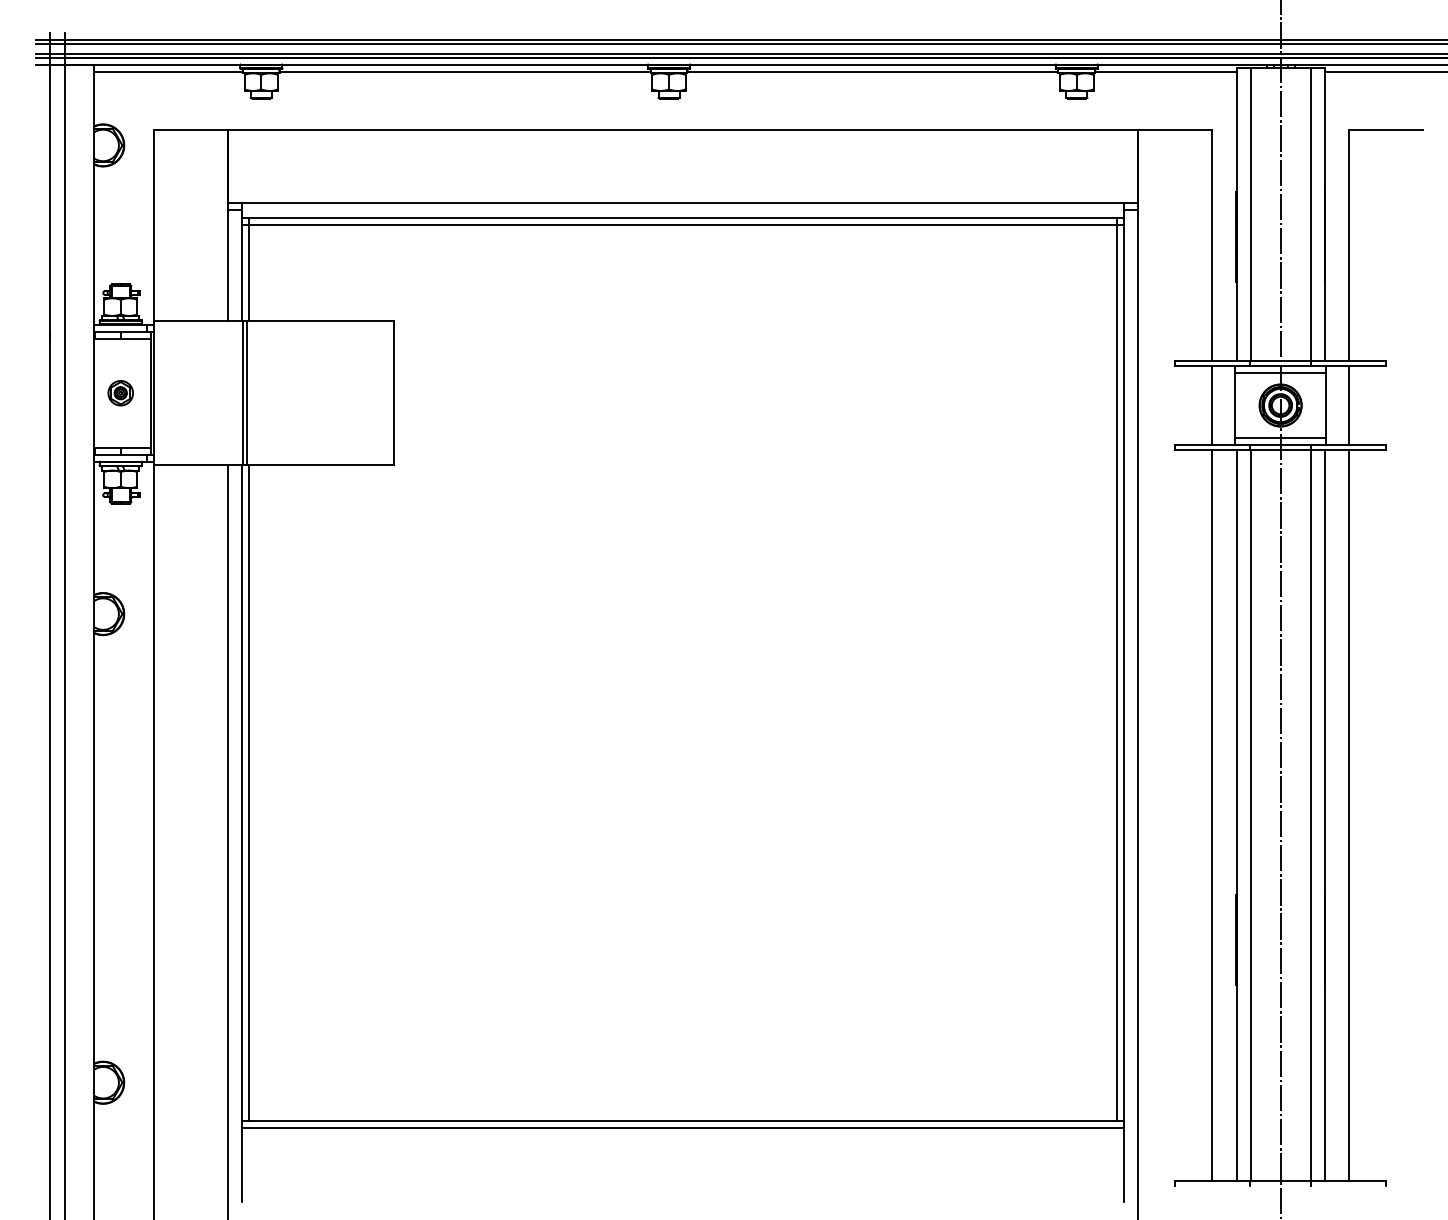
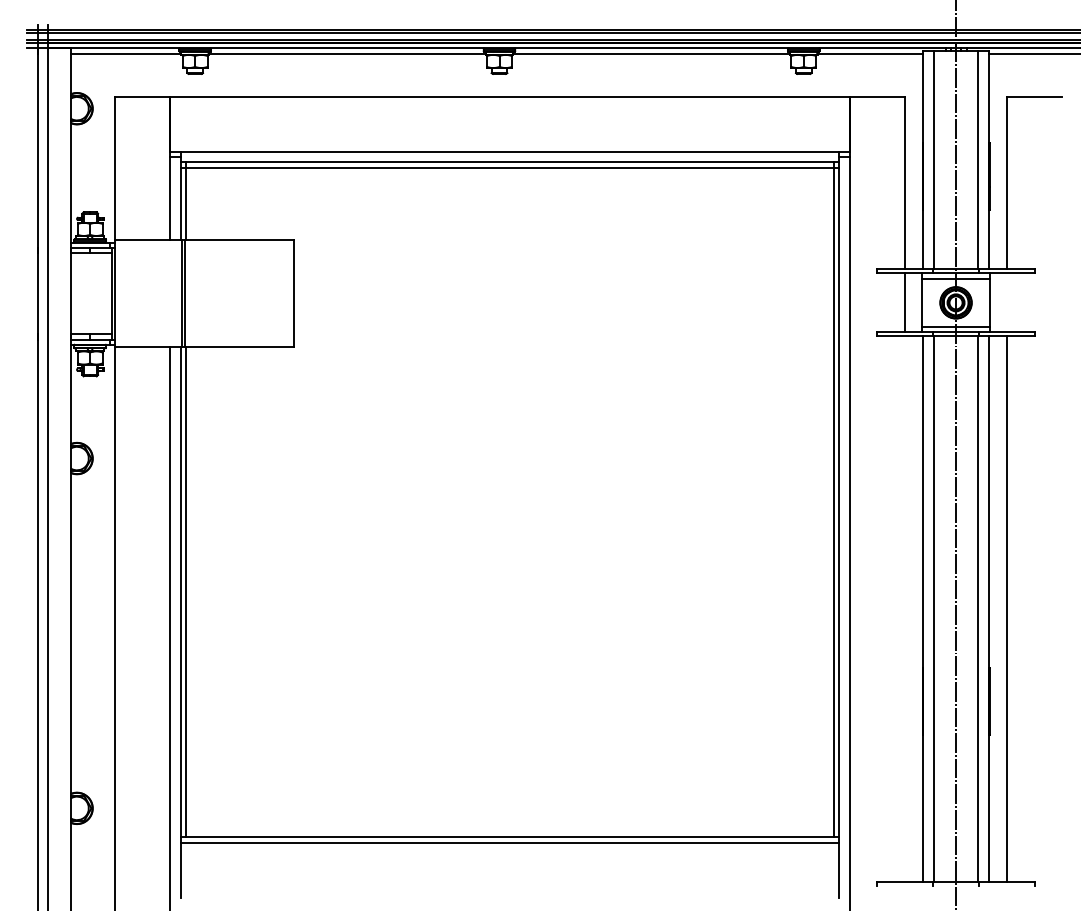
part: (120, 393) -> (89, 293), removed
line: (1349, 405) -> (1007, 302), removed
line: (1212, 815) -> (905, 608), removed

